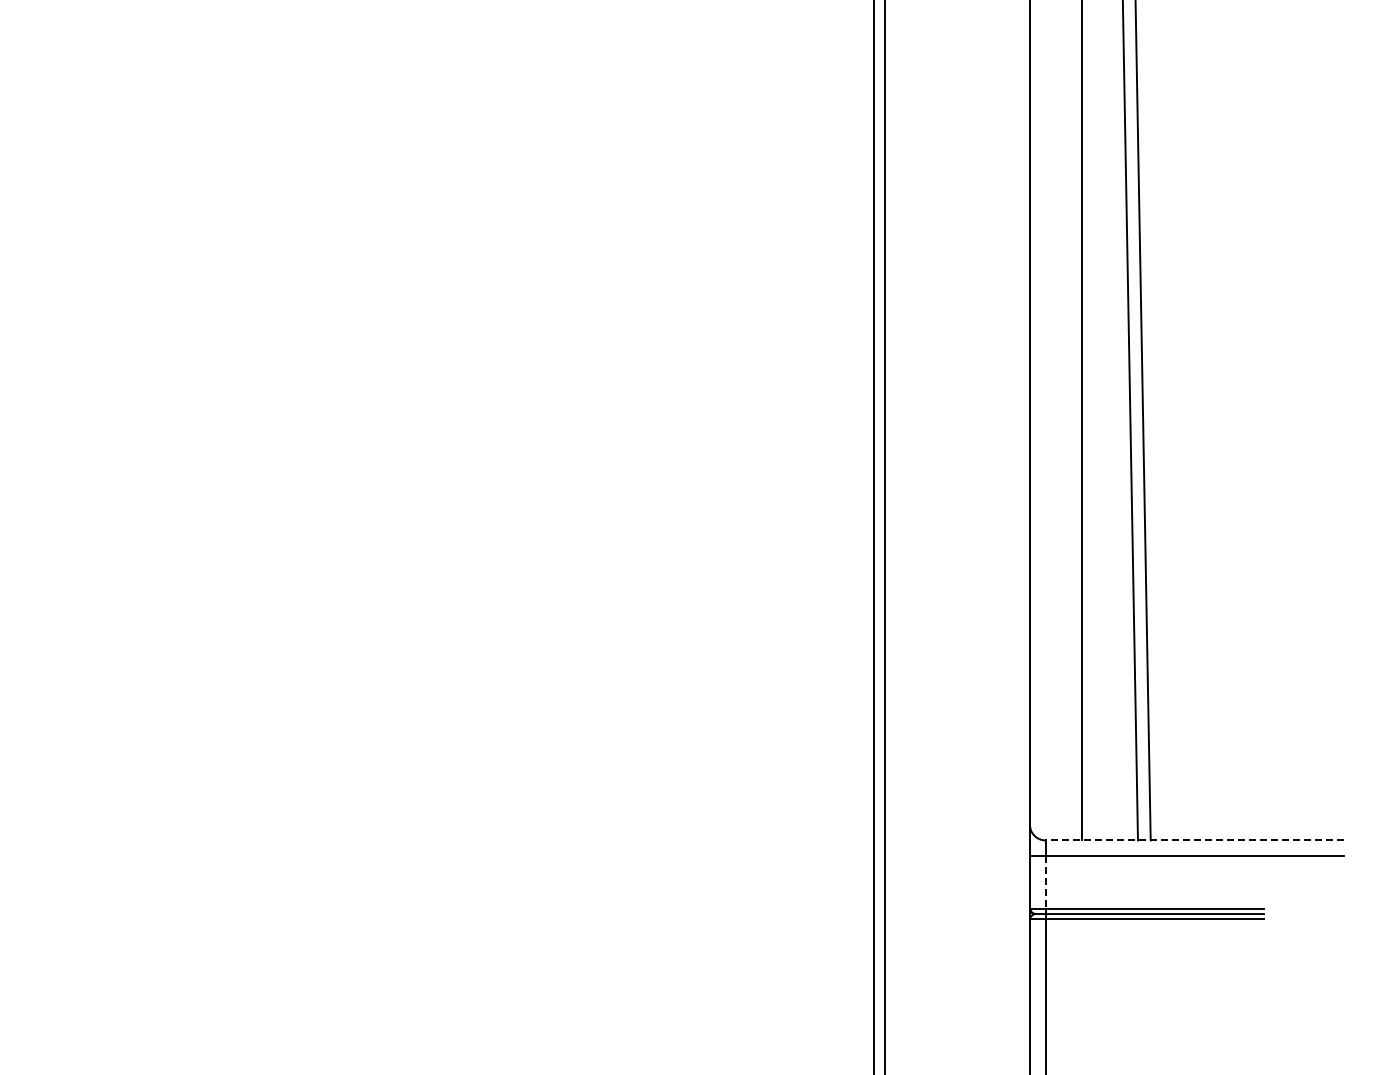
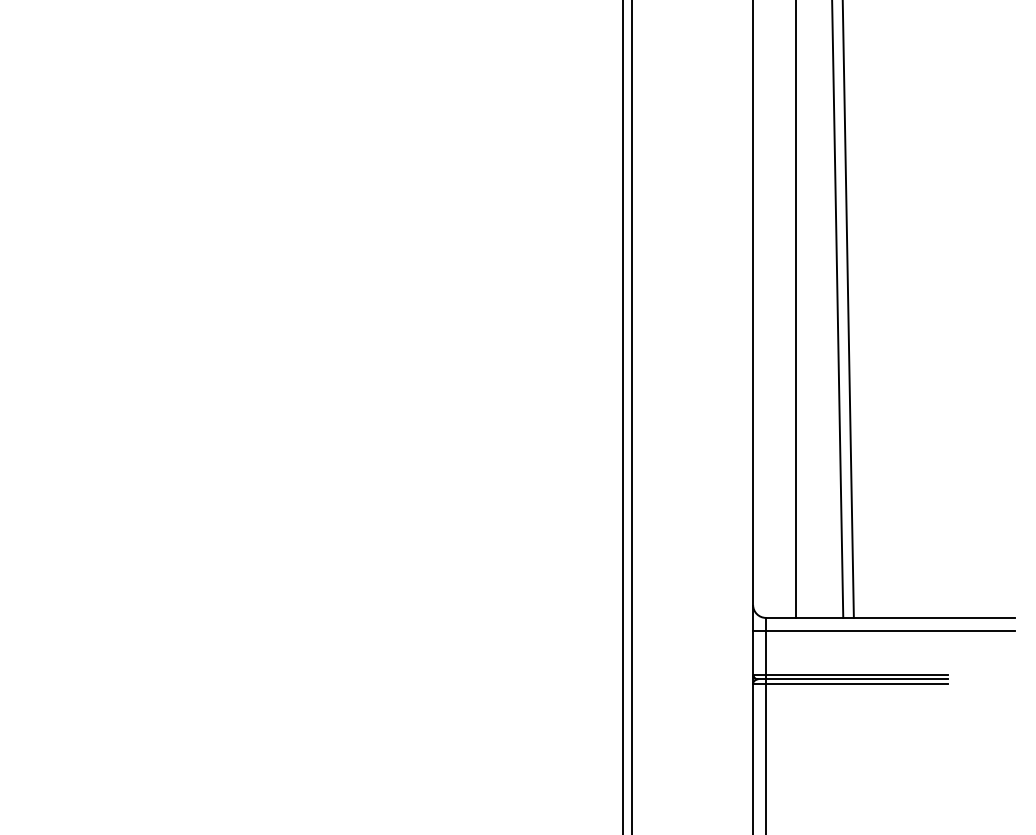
line: (1194, 840) -> (890, 618), dashed -> solid
line: (1045, 882) -> (766, 653), dashed -> solid

